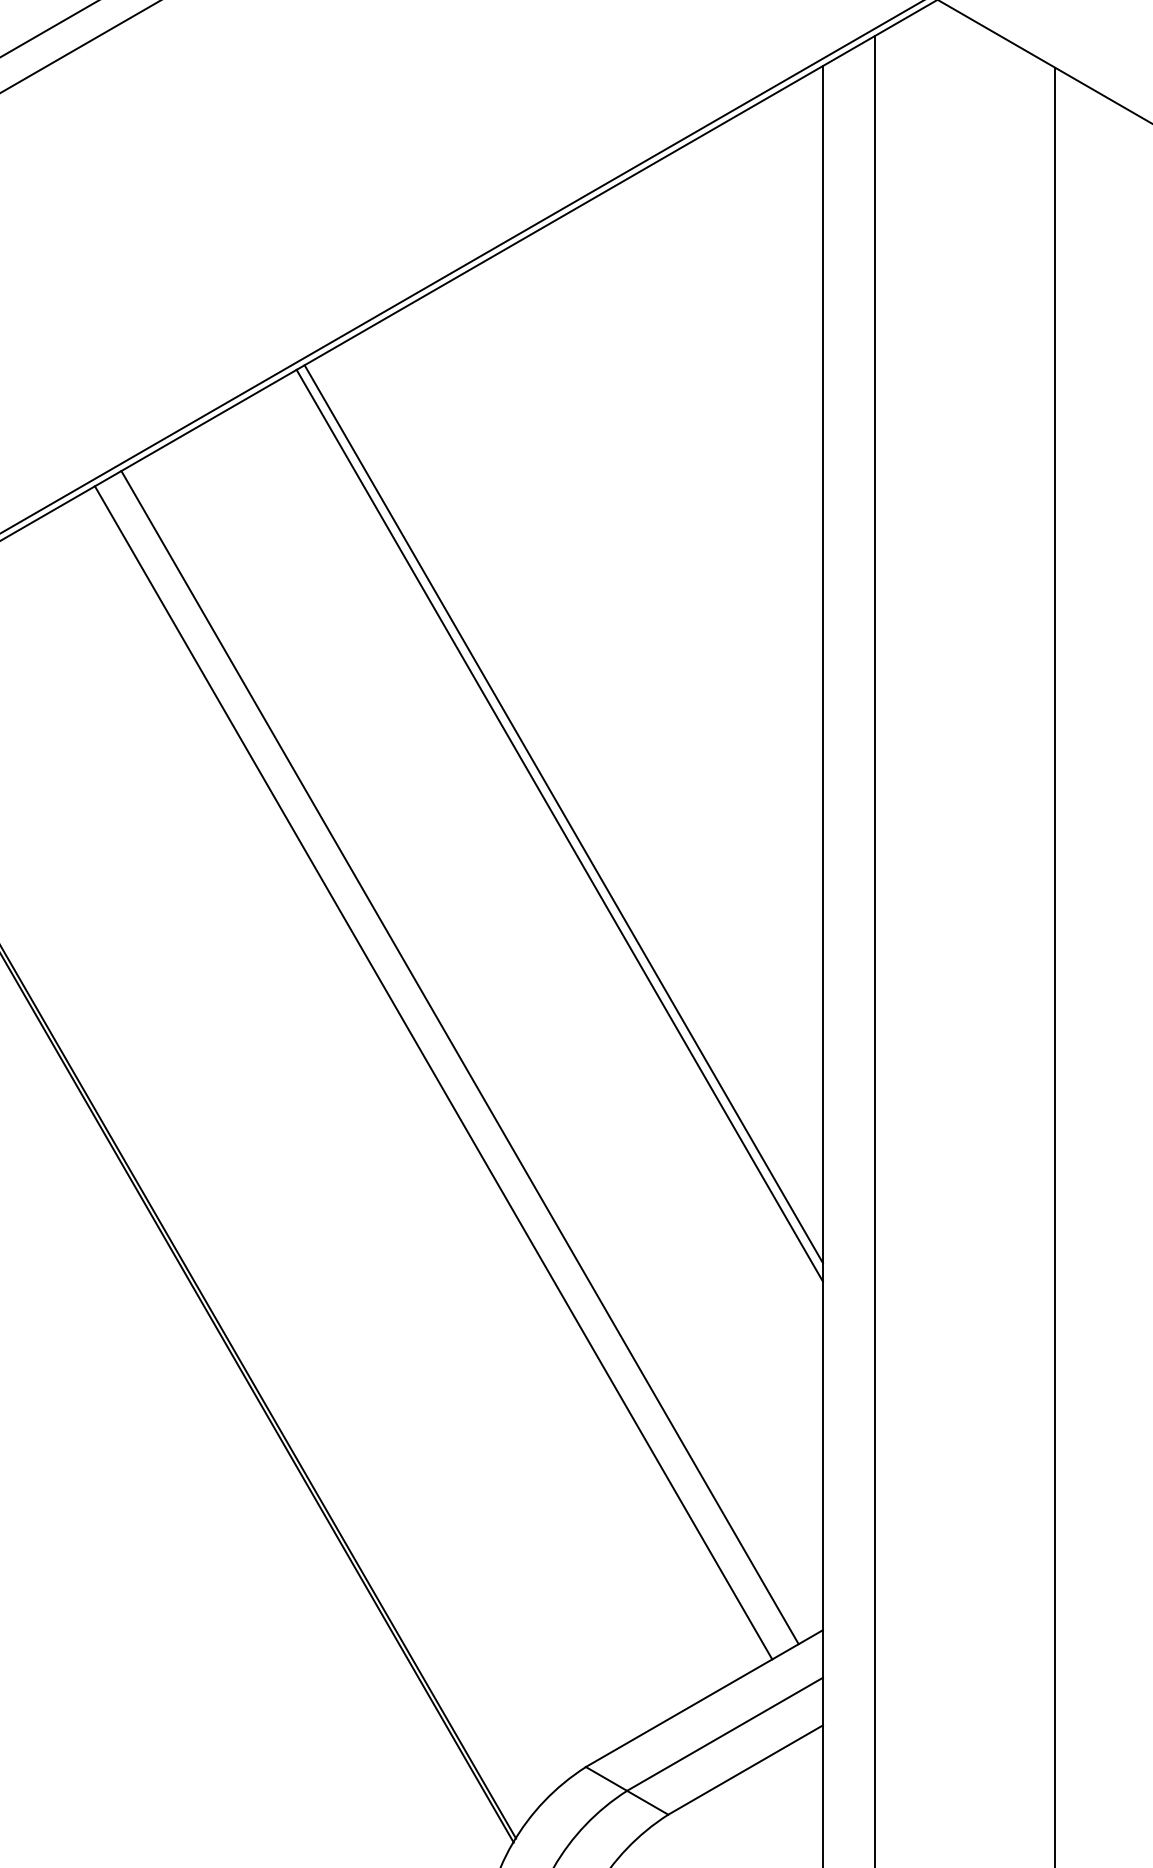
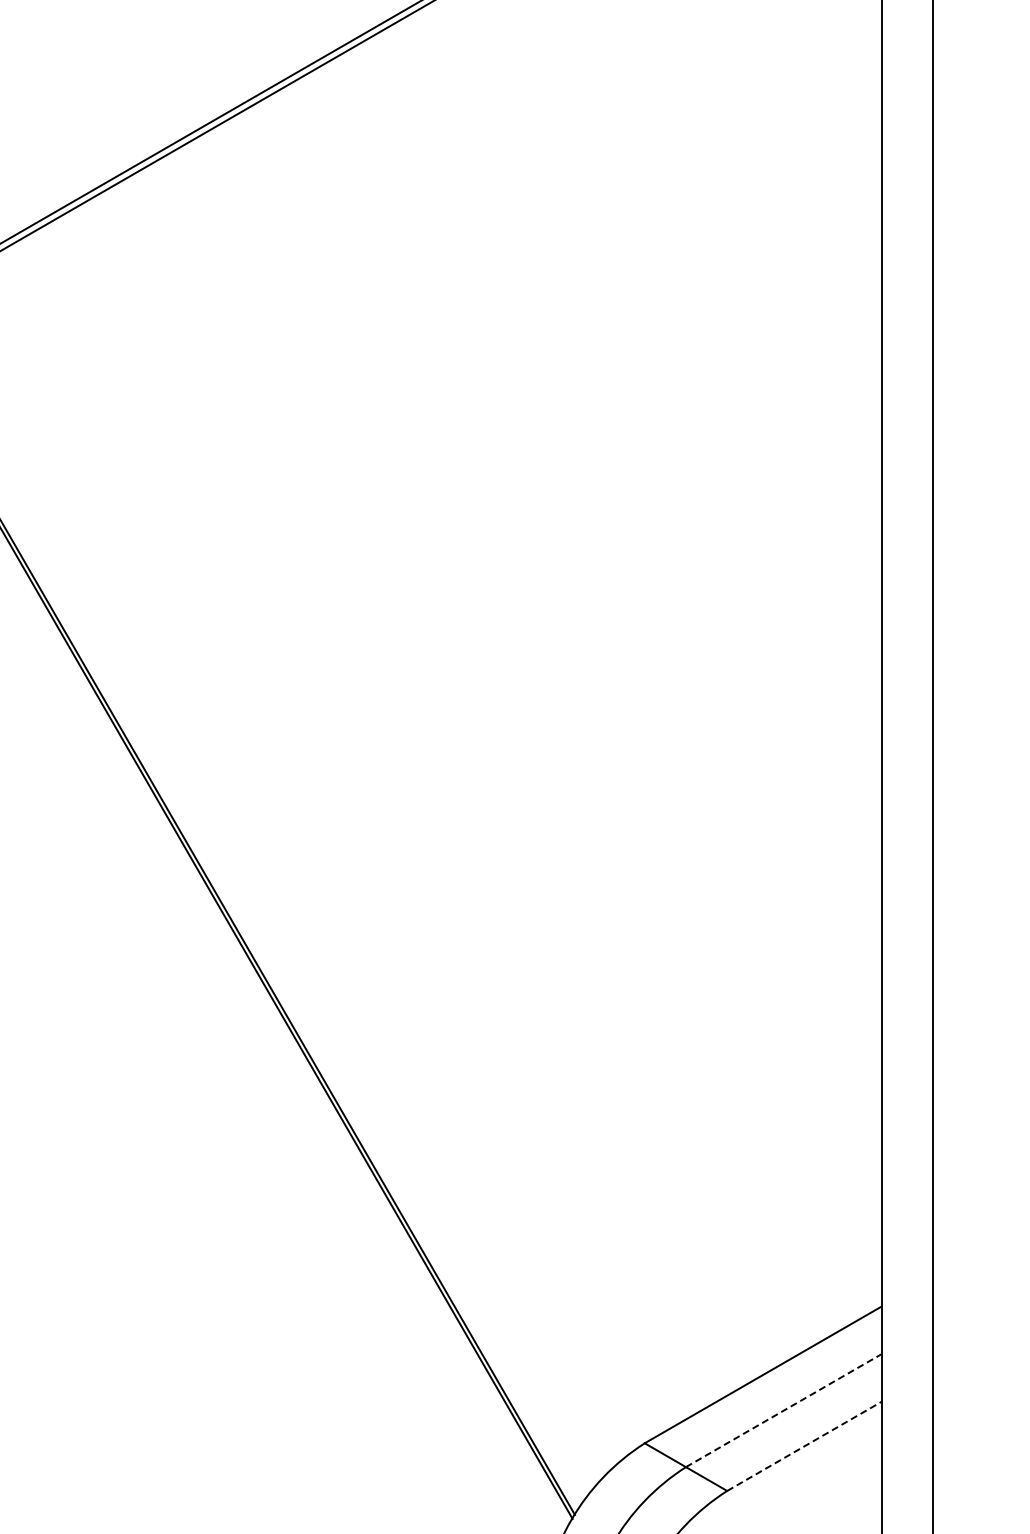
line: (563, 814) -> (622, 490), removed
line: (559, 825) -> (618, 501), removed
line: (459, 1057) -> (518, 733), removed
line: (433, 1072) -> (492, 748), removed
line: (725, 1734) -> (784, 1410), solid -> dashed
line: (746, 1769) -> (805, 1445), solid -> dashed

